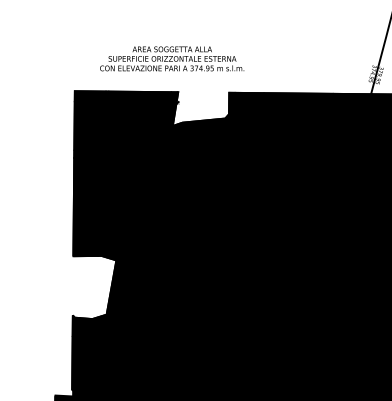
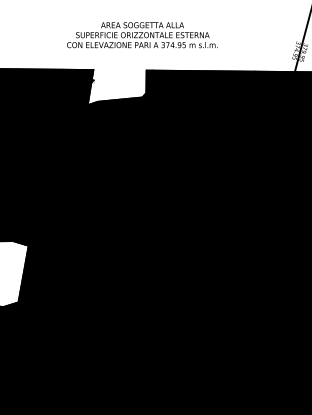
text: (172, 58) -> (142, 34), moved

